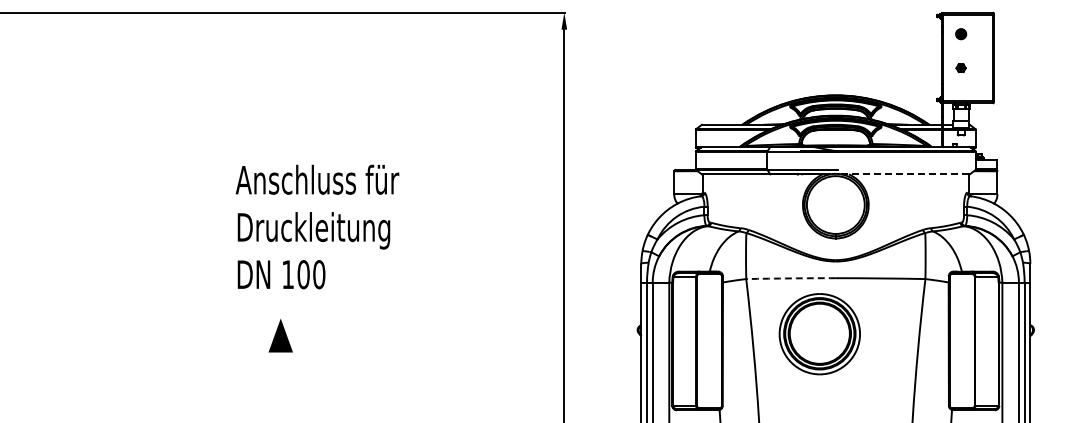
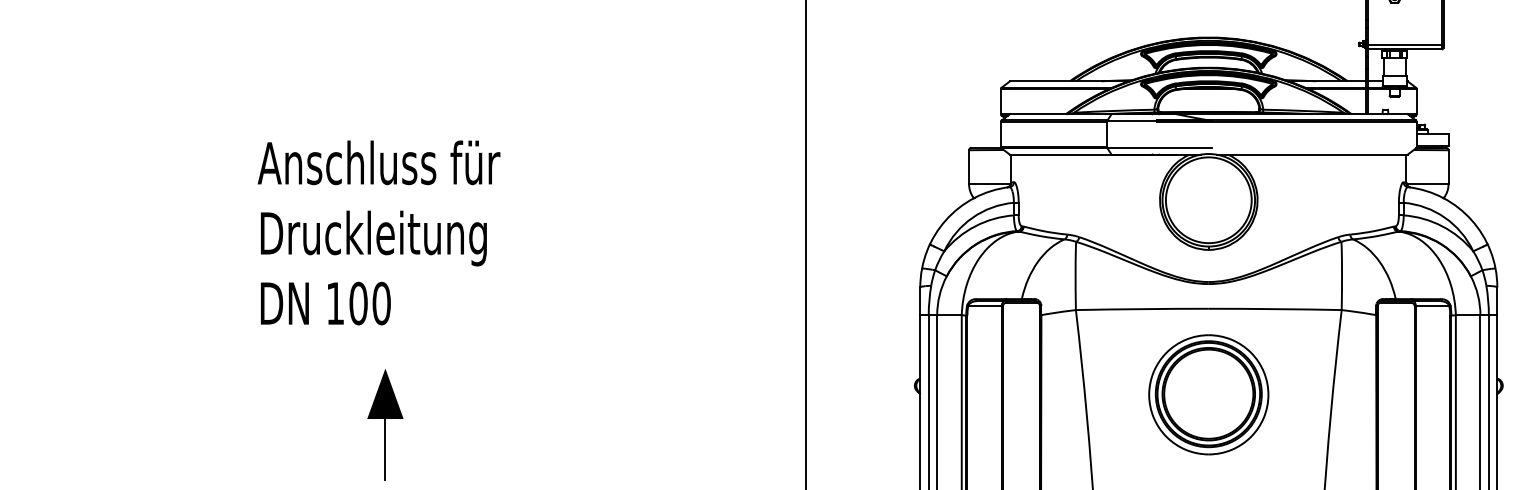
line: (905, 174) -> (1312, 154), dashed -> solid
text: (317, 226) -> (379, 232), moved
arc: (791, 278) -> (1143, 309), dashed -> solid
part: (819, 334) -> (1208, 395), moved
line: (280, 372) -> (385, 448), added

